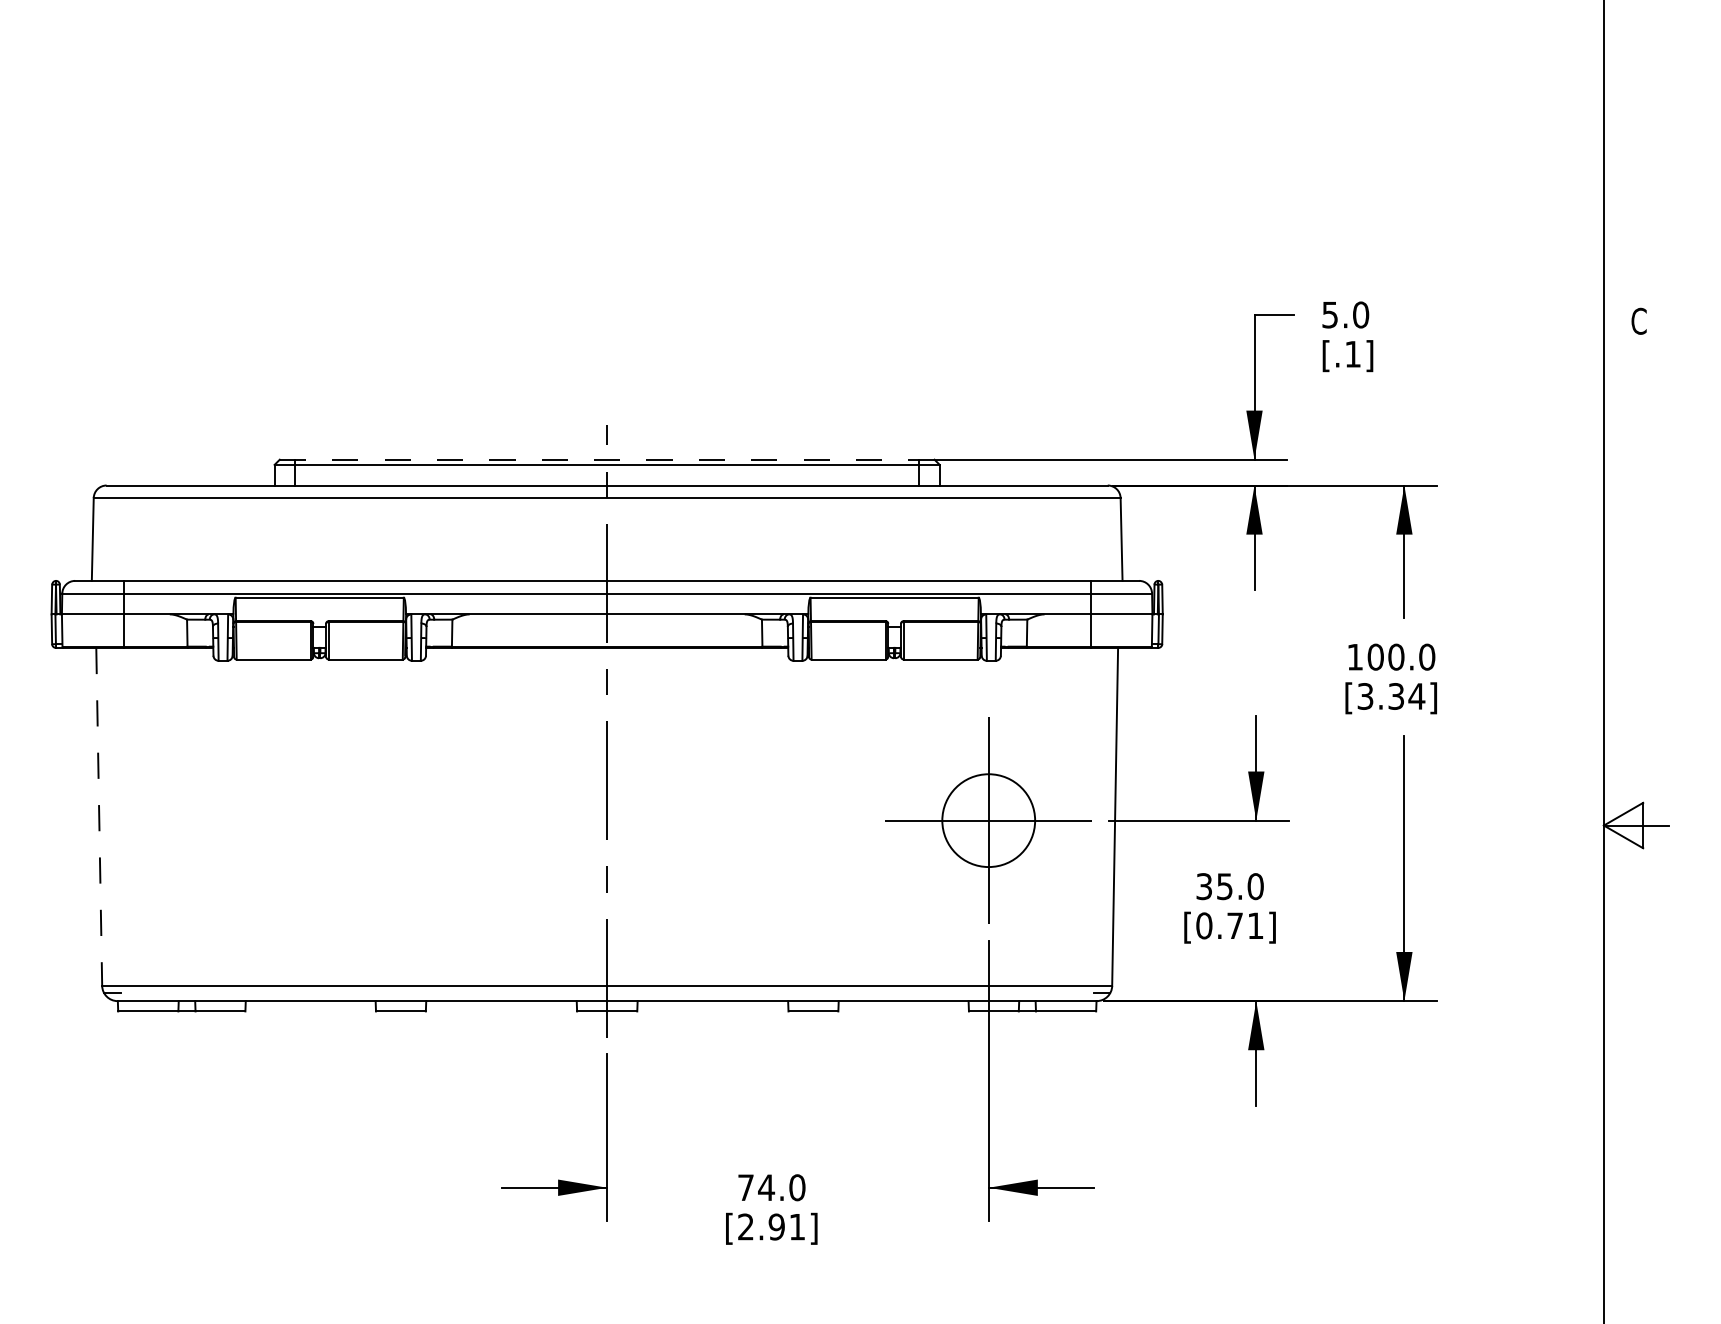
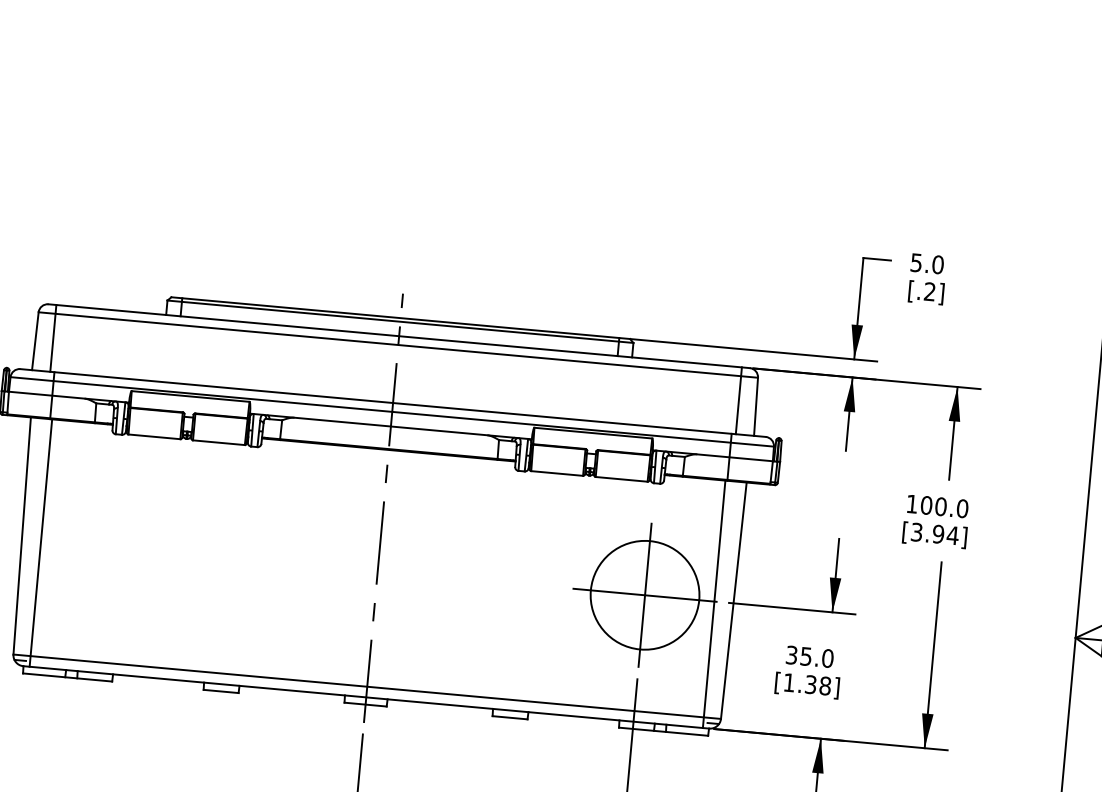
text: (1352, 353) -> (929, 291), [.1] -> [.2]
line: (607, 459) -> (401, 318), dashed -> solid
line: (117, 532) -> (53, 337), added
line: (1096, 532) -> (738, 400), added
text: (1396, 696) -> (938, 534), [3.34] -> [3.94]
line: (99, 817) -> (22, 536), dashed -> solid
circle: (988, 820) -> (644, 595), size x1.67
line: (126, 824) -> (40, 543), added
line: (1087, 824) -> (713, 604), added
text: (1229, 925) -> (807, 684), [0.71] -> [1.38]

